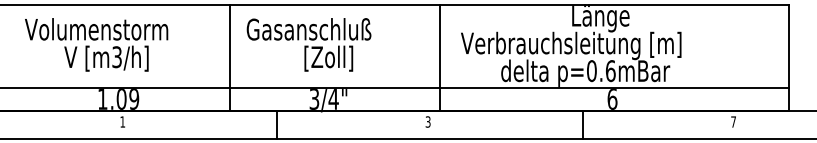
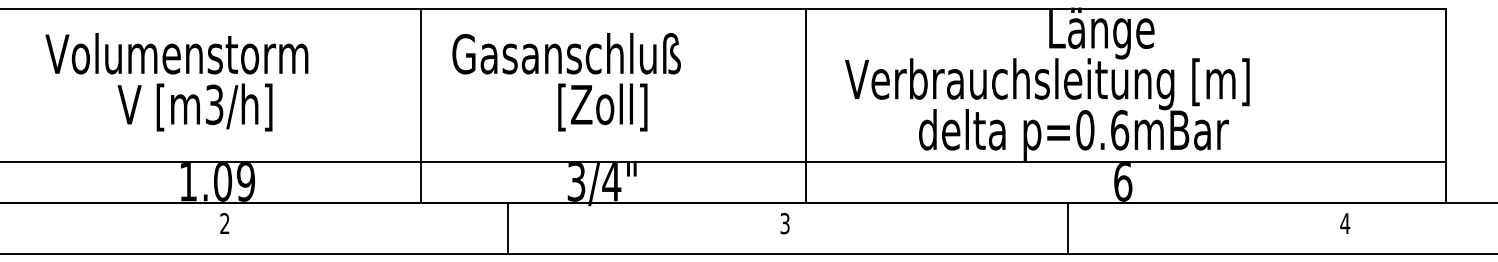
text: (122, 121) -> (224, 222), 1 -> 2
text: (733, 121) -> (1345, 222), 7 -> 4

